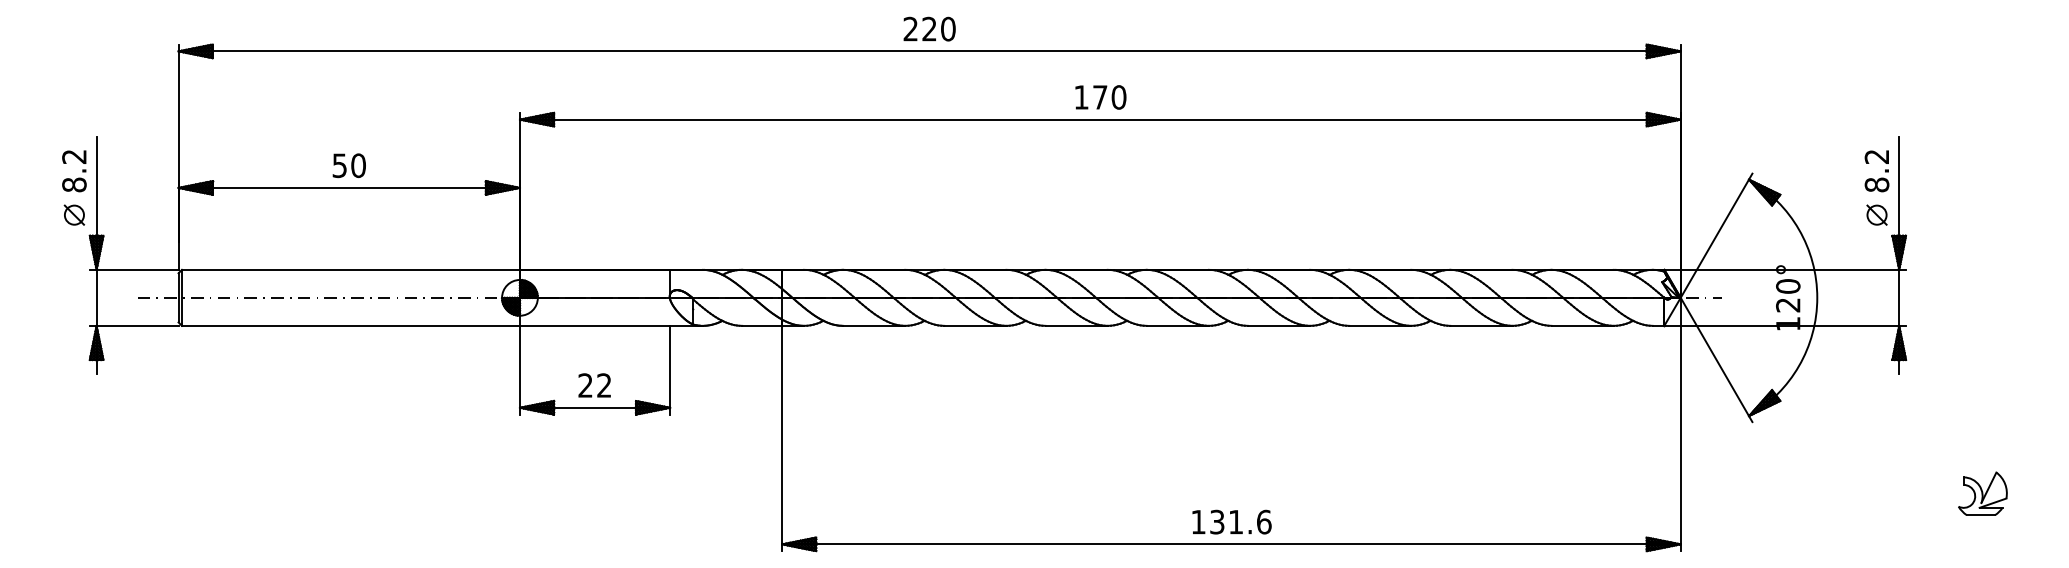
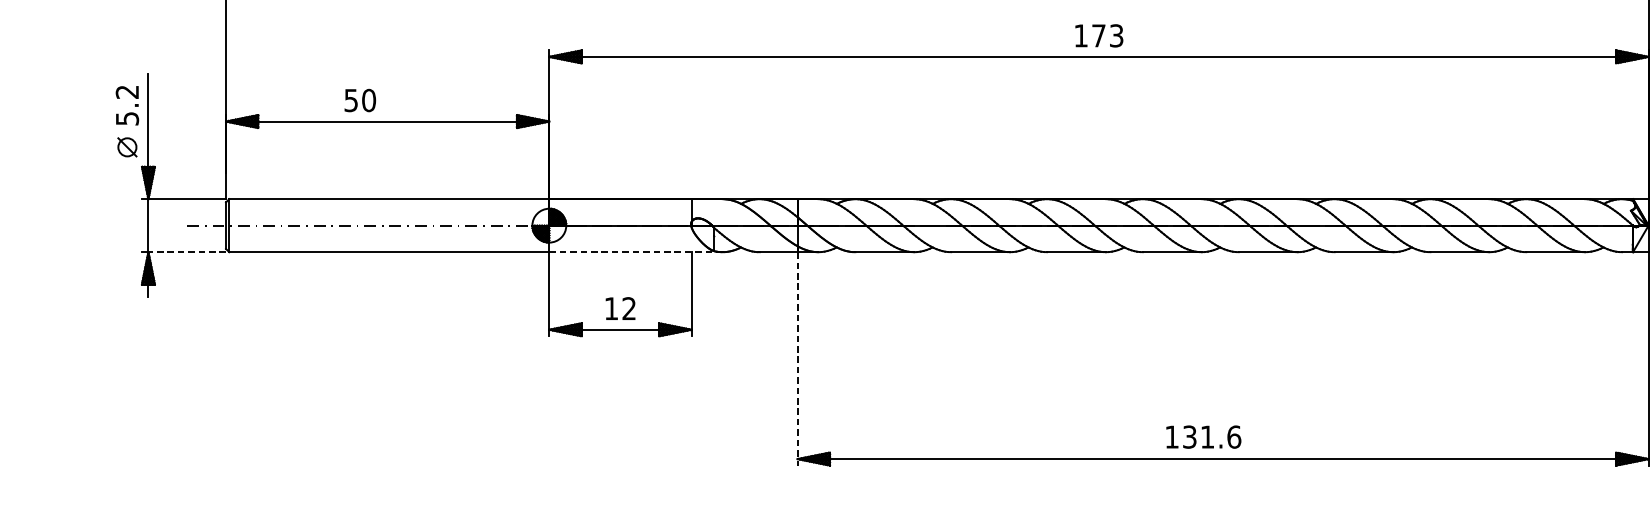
text: (1118, 97) -> (1116, 35), 170 -> 173
text: (348, 165) -> (359, 100), moved
text: (74, 184) -> (127, 118), 8.2 -> 5.2
line: (137, 325) -> (187, 251), solid -> dashed
line: (611, 325) -> (636, 251), solid -> dashed
text: (585, 385) -> (611, 308), 22 -> 12
line: (782, 438) -> (797, 358), solid -> dashed
text: (1231, 521) -> (1203, 436), moved

